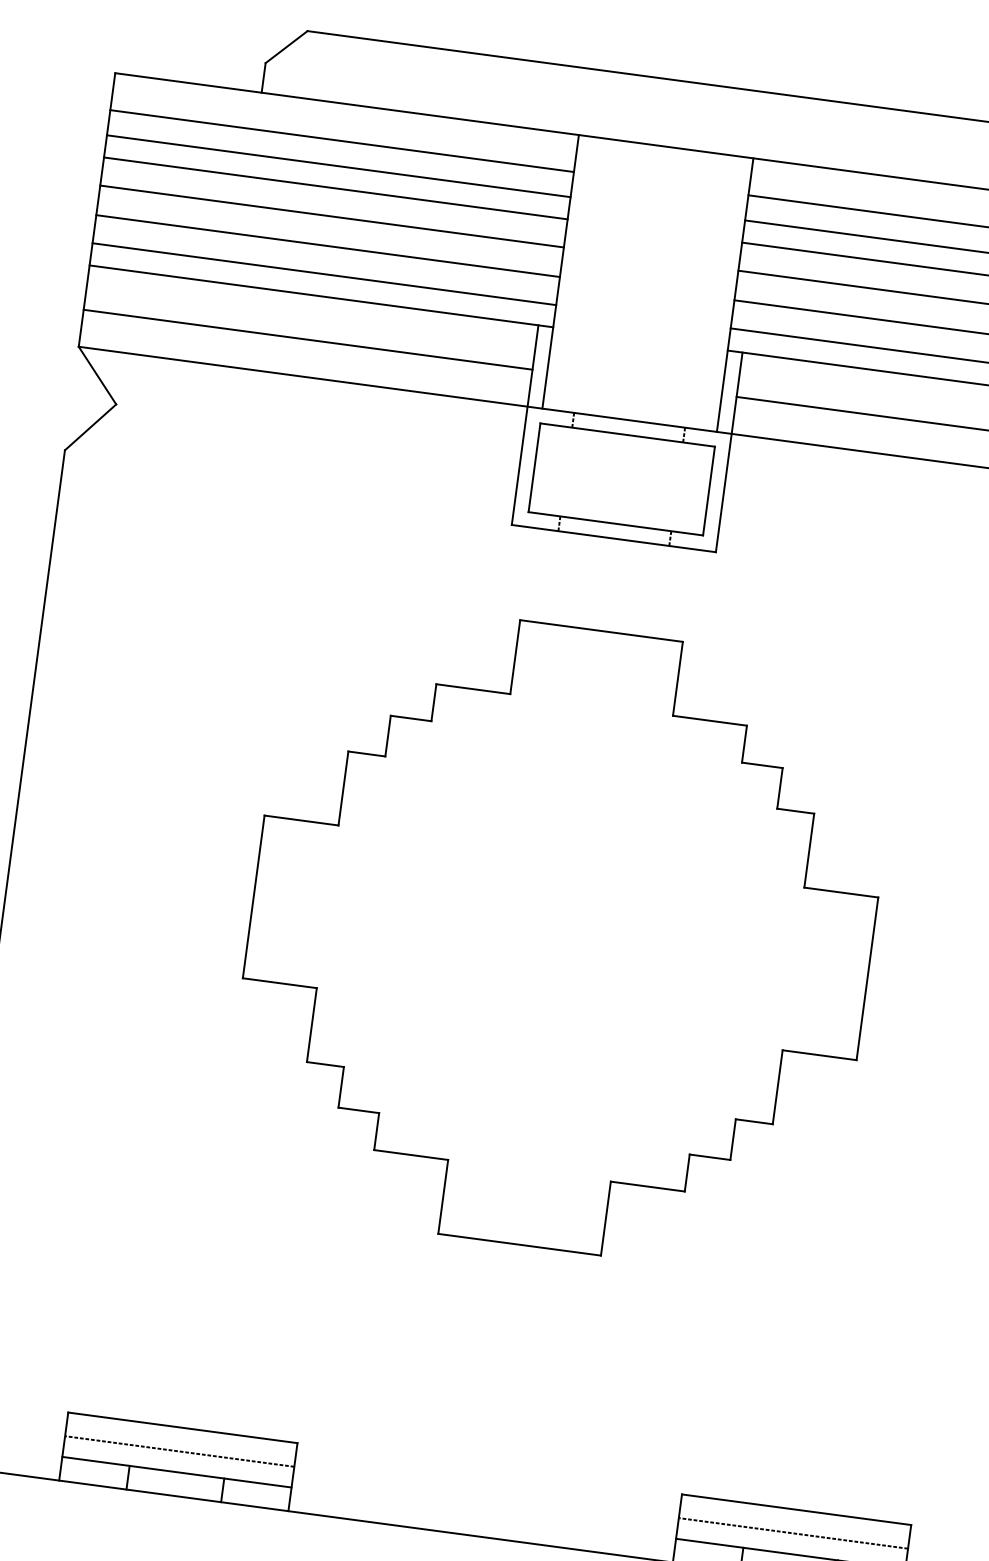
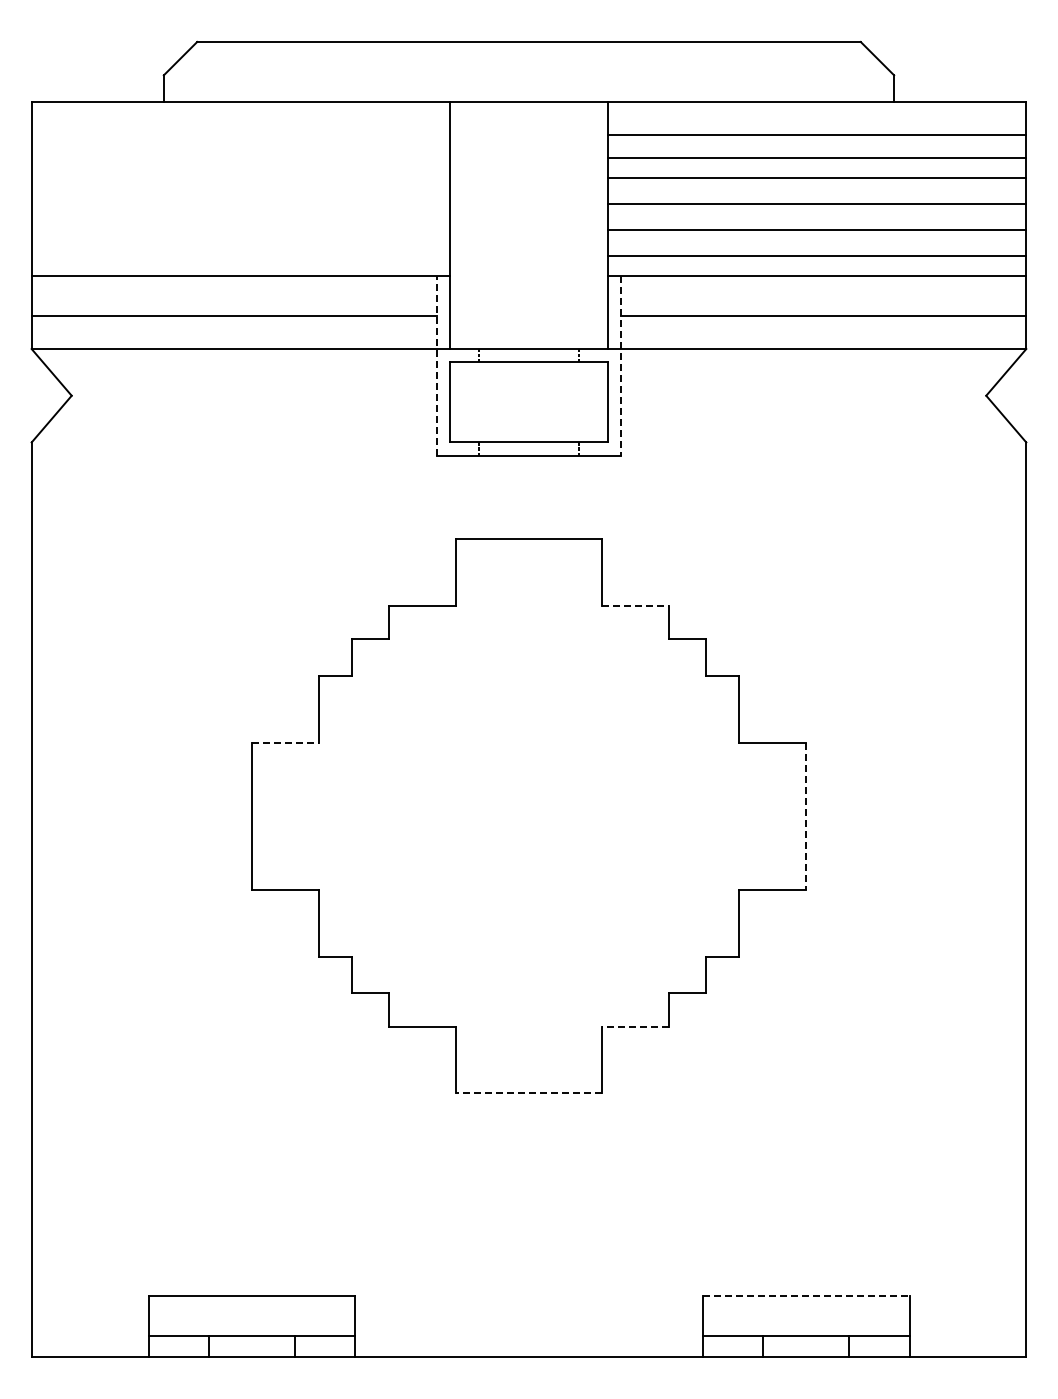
line: (341, 141) -> (240, 135), removed
line: (338, 166) -> (240, 158), removed
line: (335, 188) -> (240, 178), removed
line: (331, 216) -> (240, 203), removed
line: (327, 246) -> (240, 230), removed
line: (323, 274) -> (240, 255), removed
line: (524, 424) -> (436, 365), solid -> dashed
line: (729, 453) -> (621, 366), solid -> dashed
line: (710, 721) -> (636, 606), solid -> dashed
line: (301, 820) -> (285, 742), solid -> dashed
line: (867, 979) -> (806, 816), solid -> dashed
line: (647, 1186) -> (635, 1026), solid -> dashed
line: (519, 1244) -> (528, 1093), solid -> dashed
line: (179, 1450) -> (251, 1316), removed
line: (797, 1509) -> (806, 1295), solid -> dashed
line: (792, 1532) -> (805, 1316), removed

